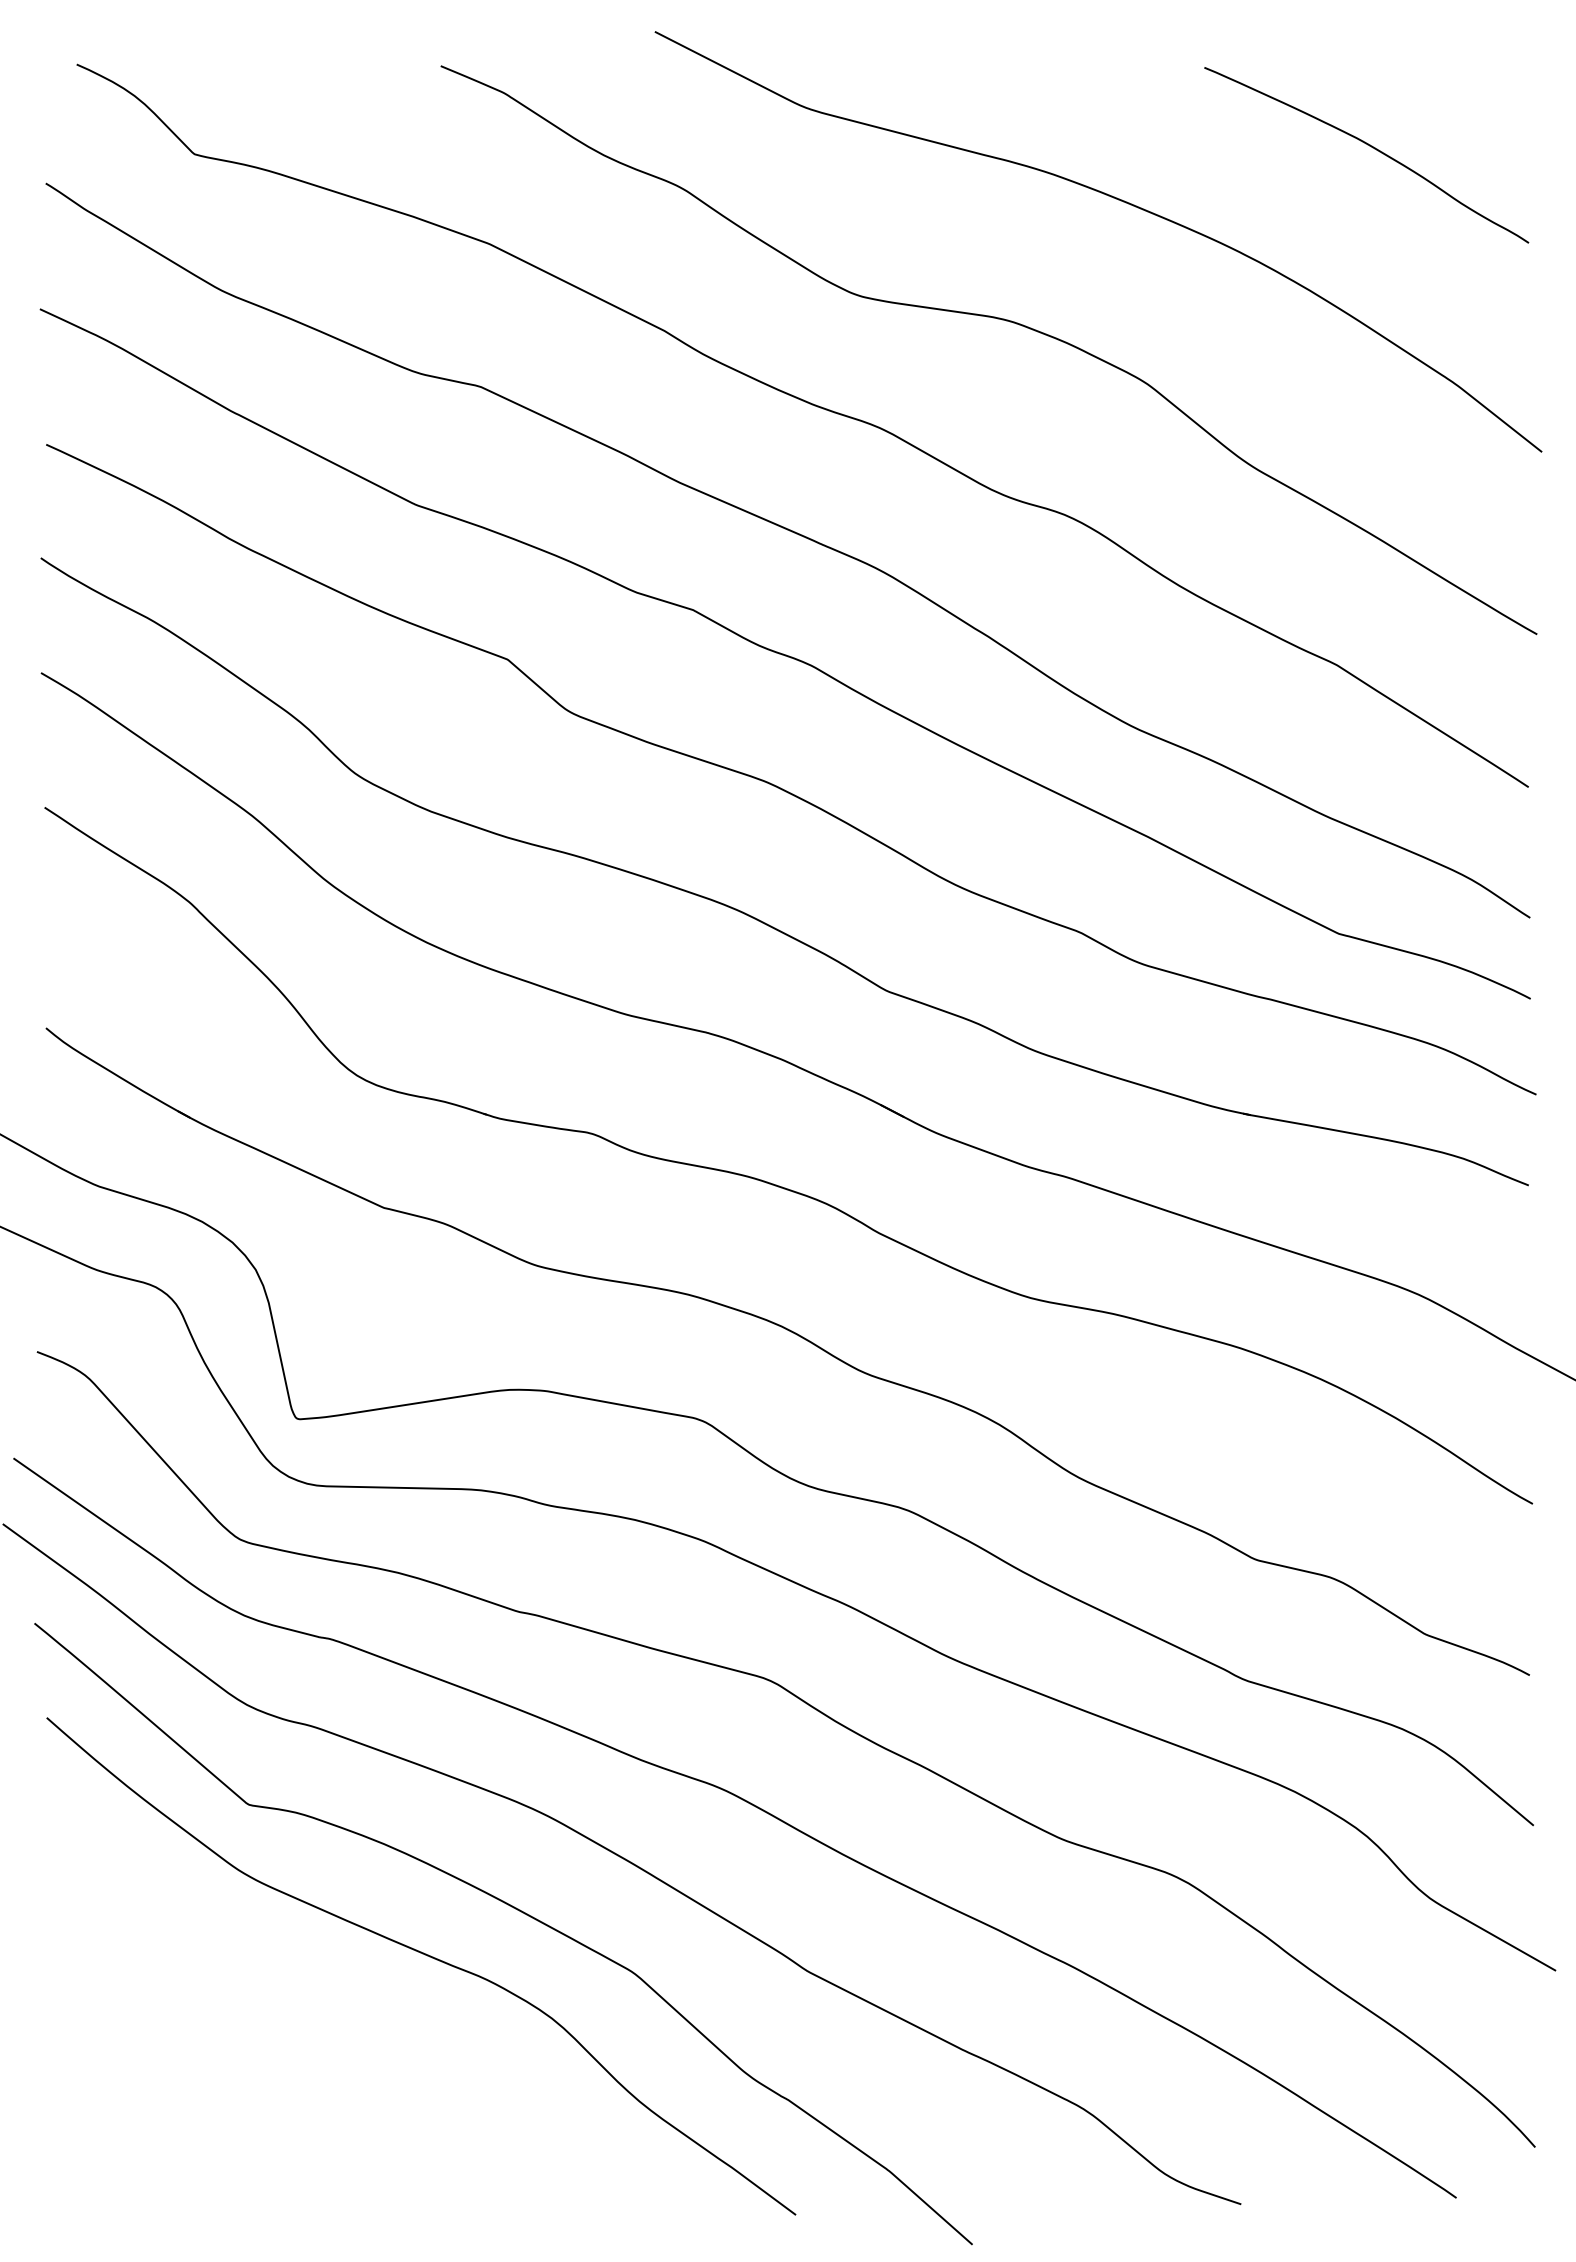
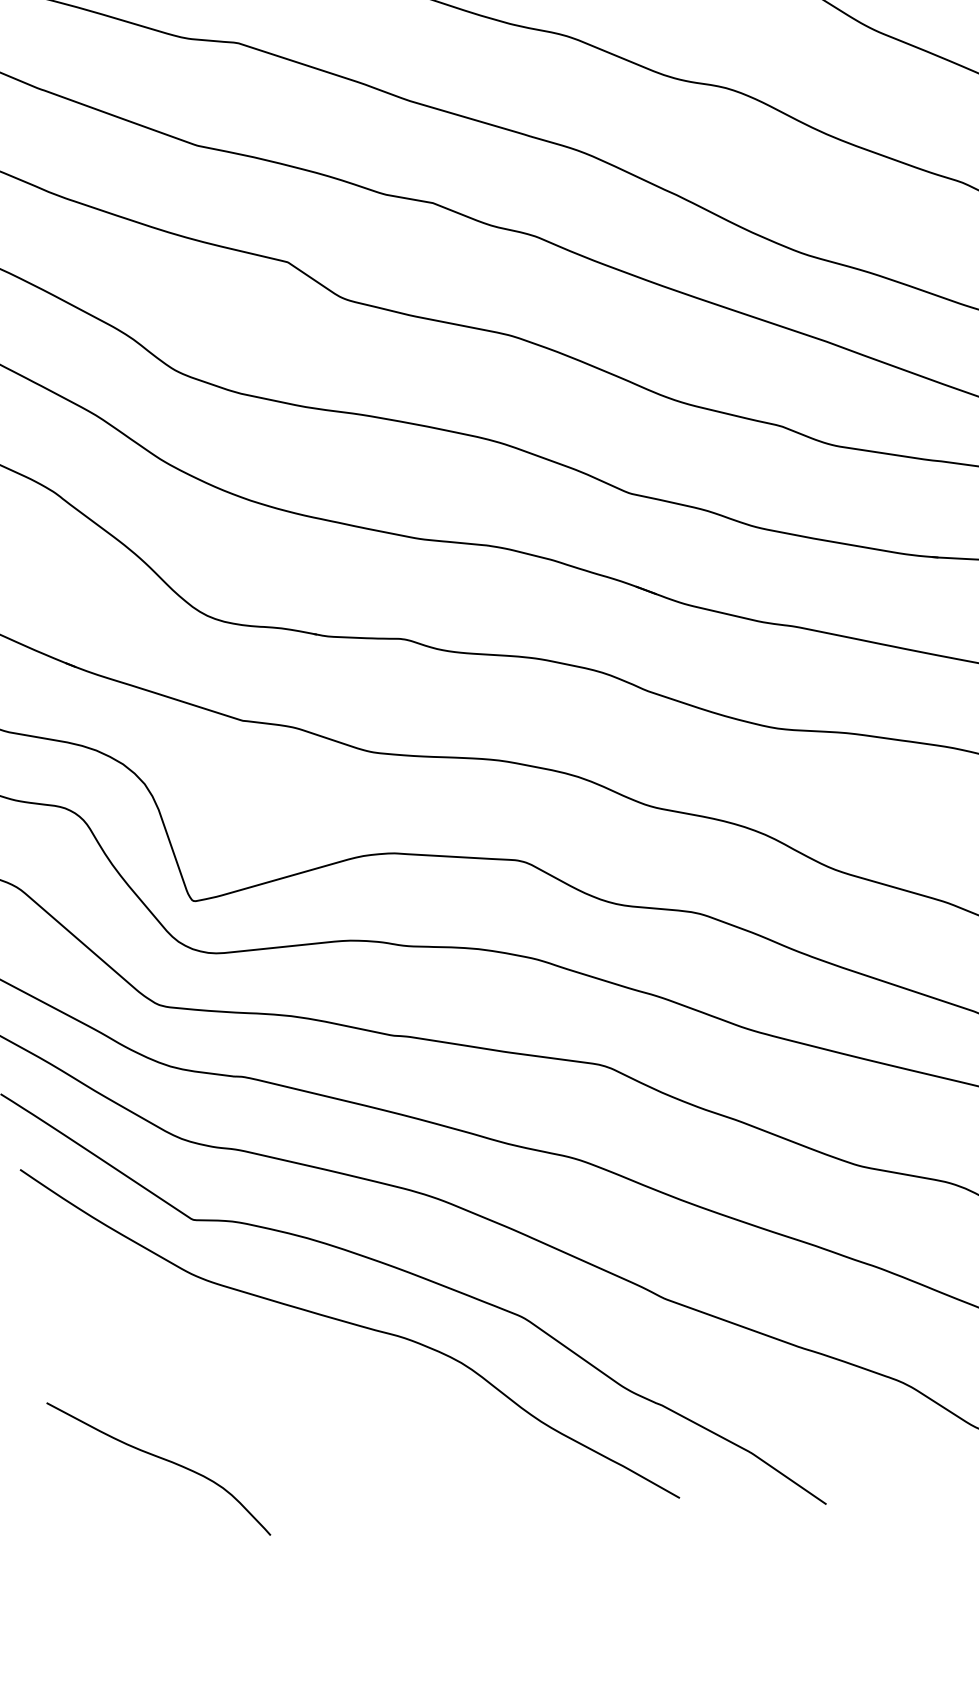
curve: (175, 2090) -> (162, 1459), added

